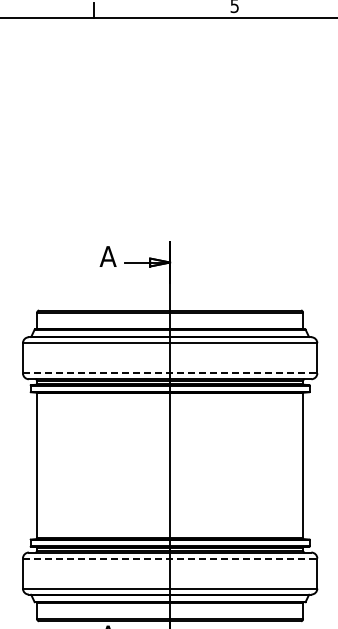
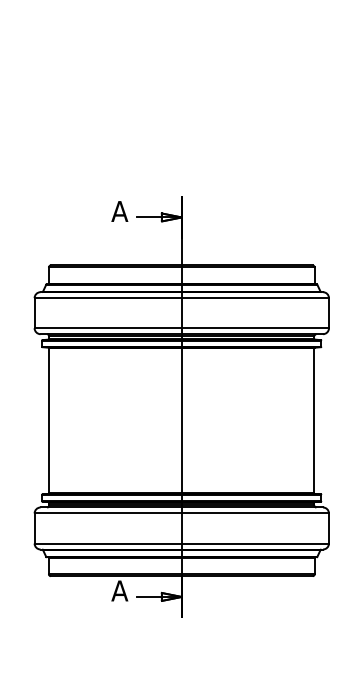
line: (170, 373) -> (182, 328), dashed -> solid
line: (170, 558) -> (182, 513), dashed -> solid

